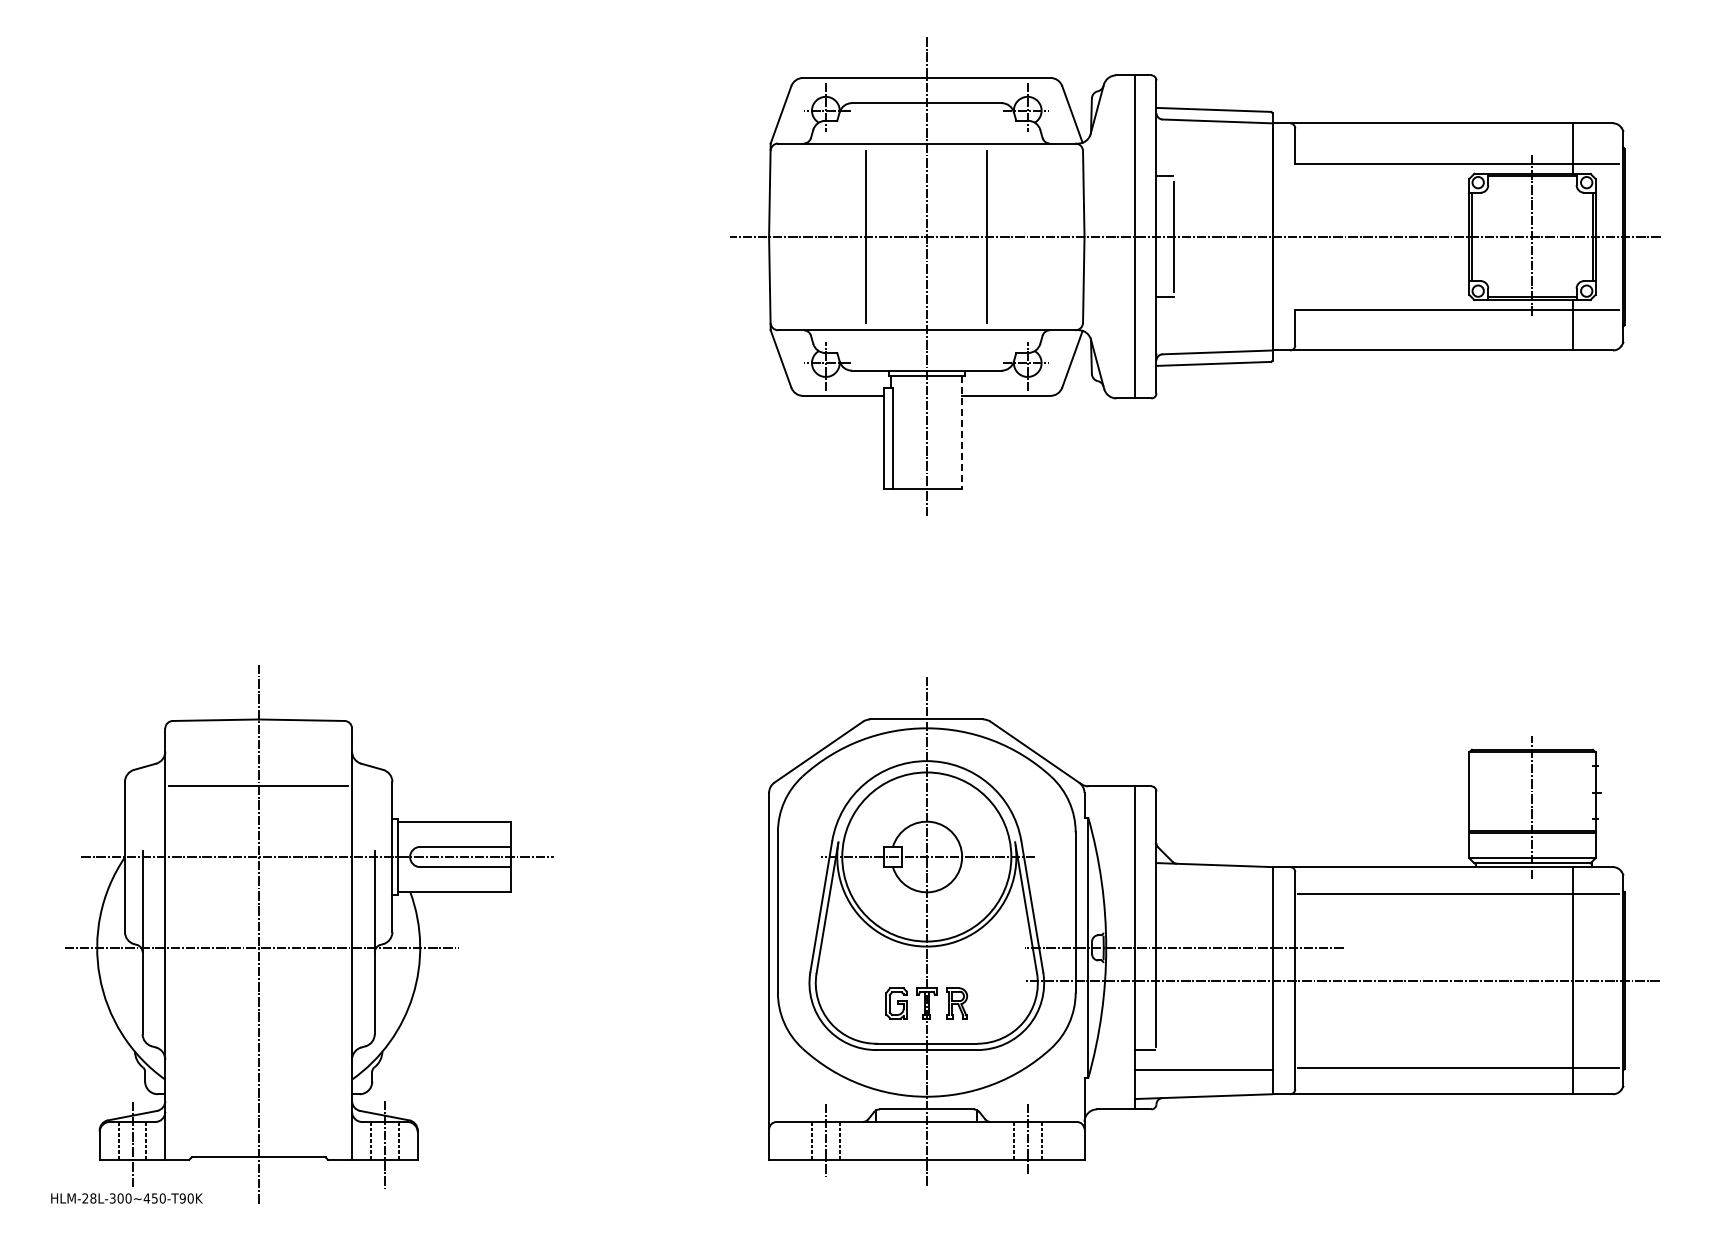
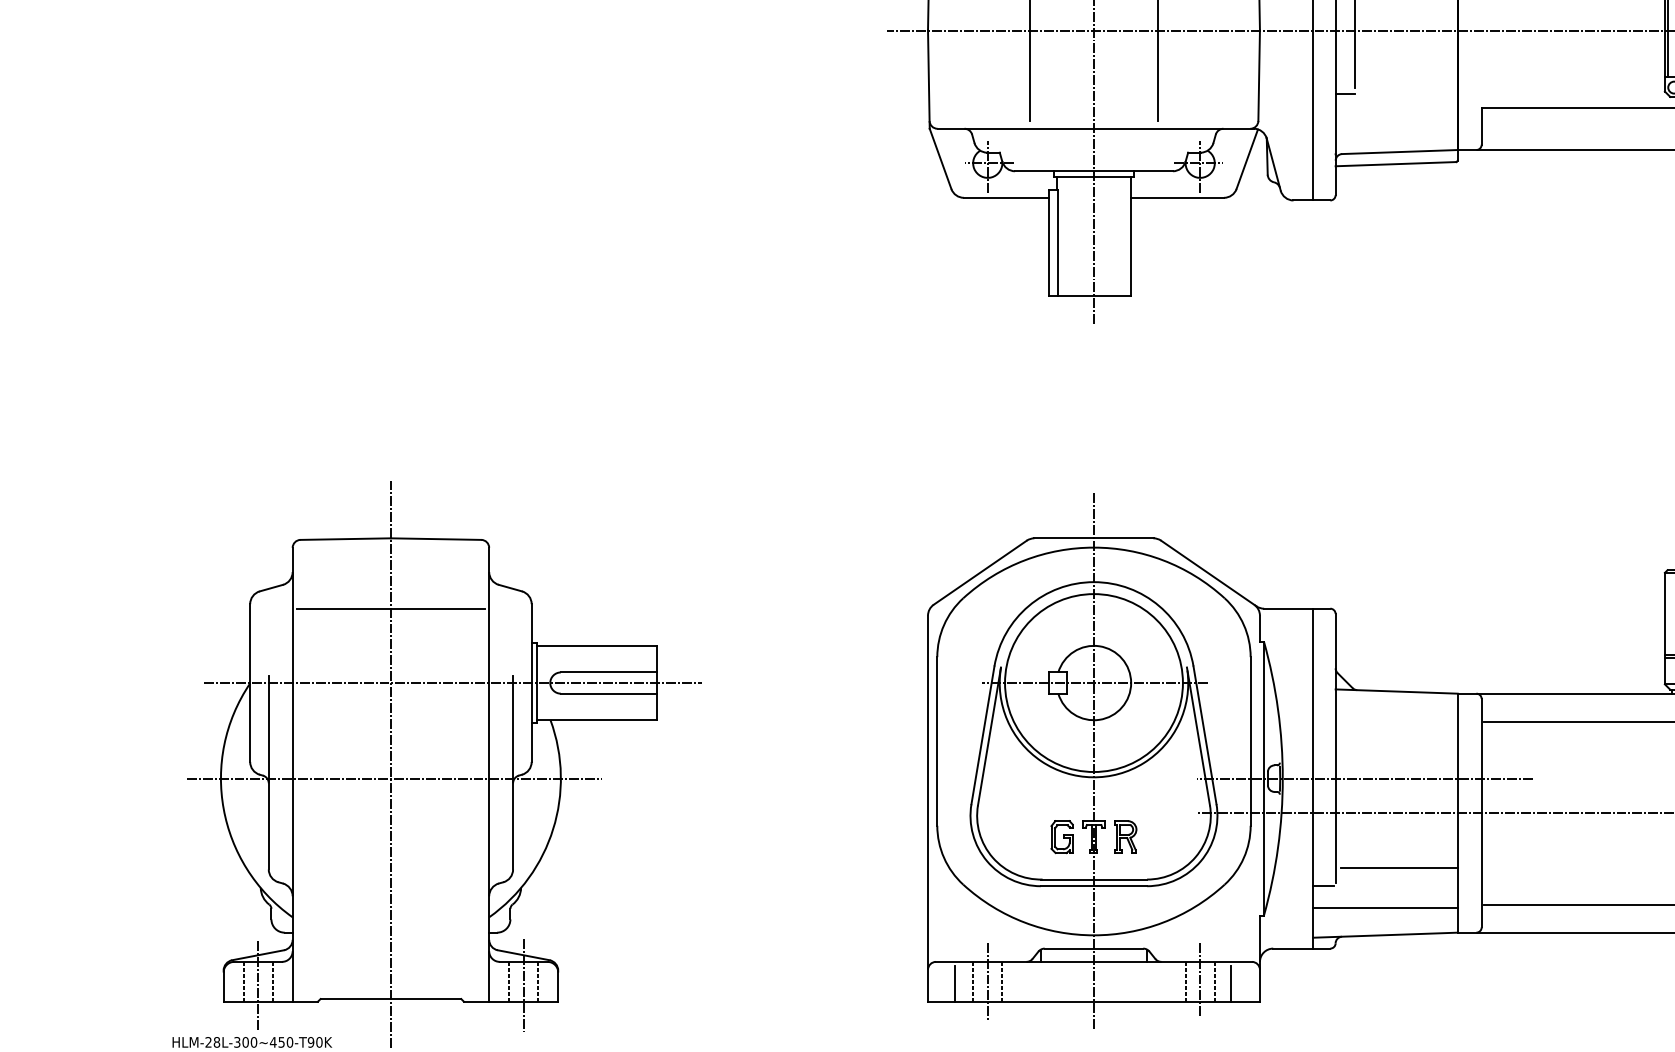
line: (962, 432) -> (1131, 236), dashed -> solid
line: (1216, 1032) -> (1398, 867), added
line: (794, 1142) -> (954, 983), added
line: (1056, 1142) -> (1230, 983), added

